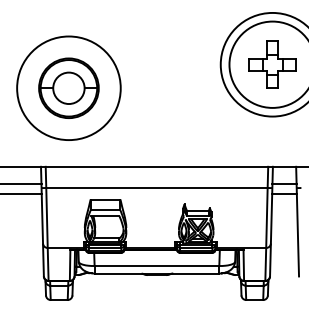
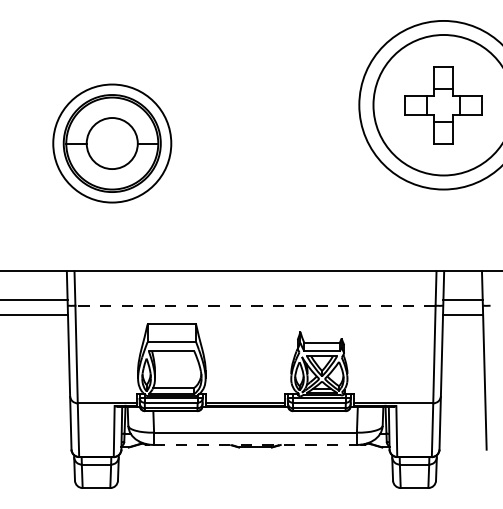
circle: (68, 88) -> (111, 143), size x0.7
line: (156, 188) -> (254, 306), solid -> dashed
line: (157, 273) -> (256, 444), solid -> dashed

